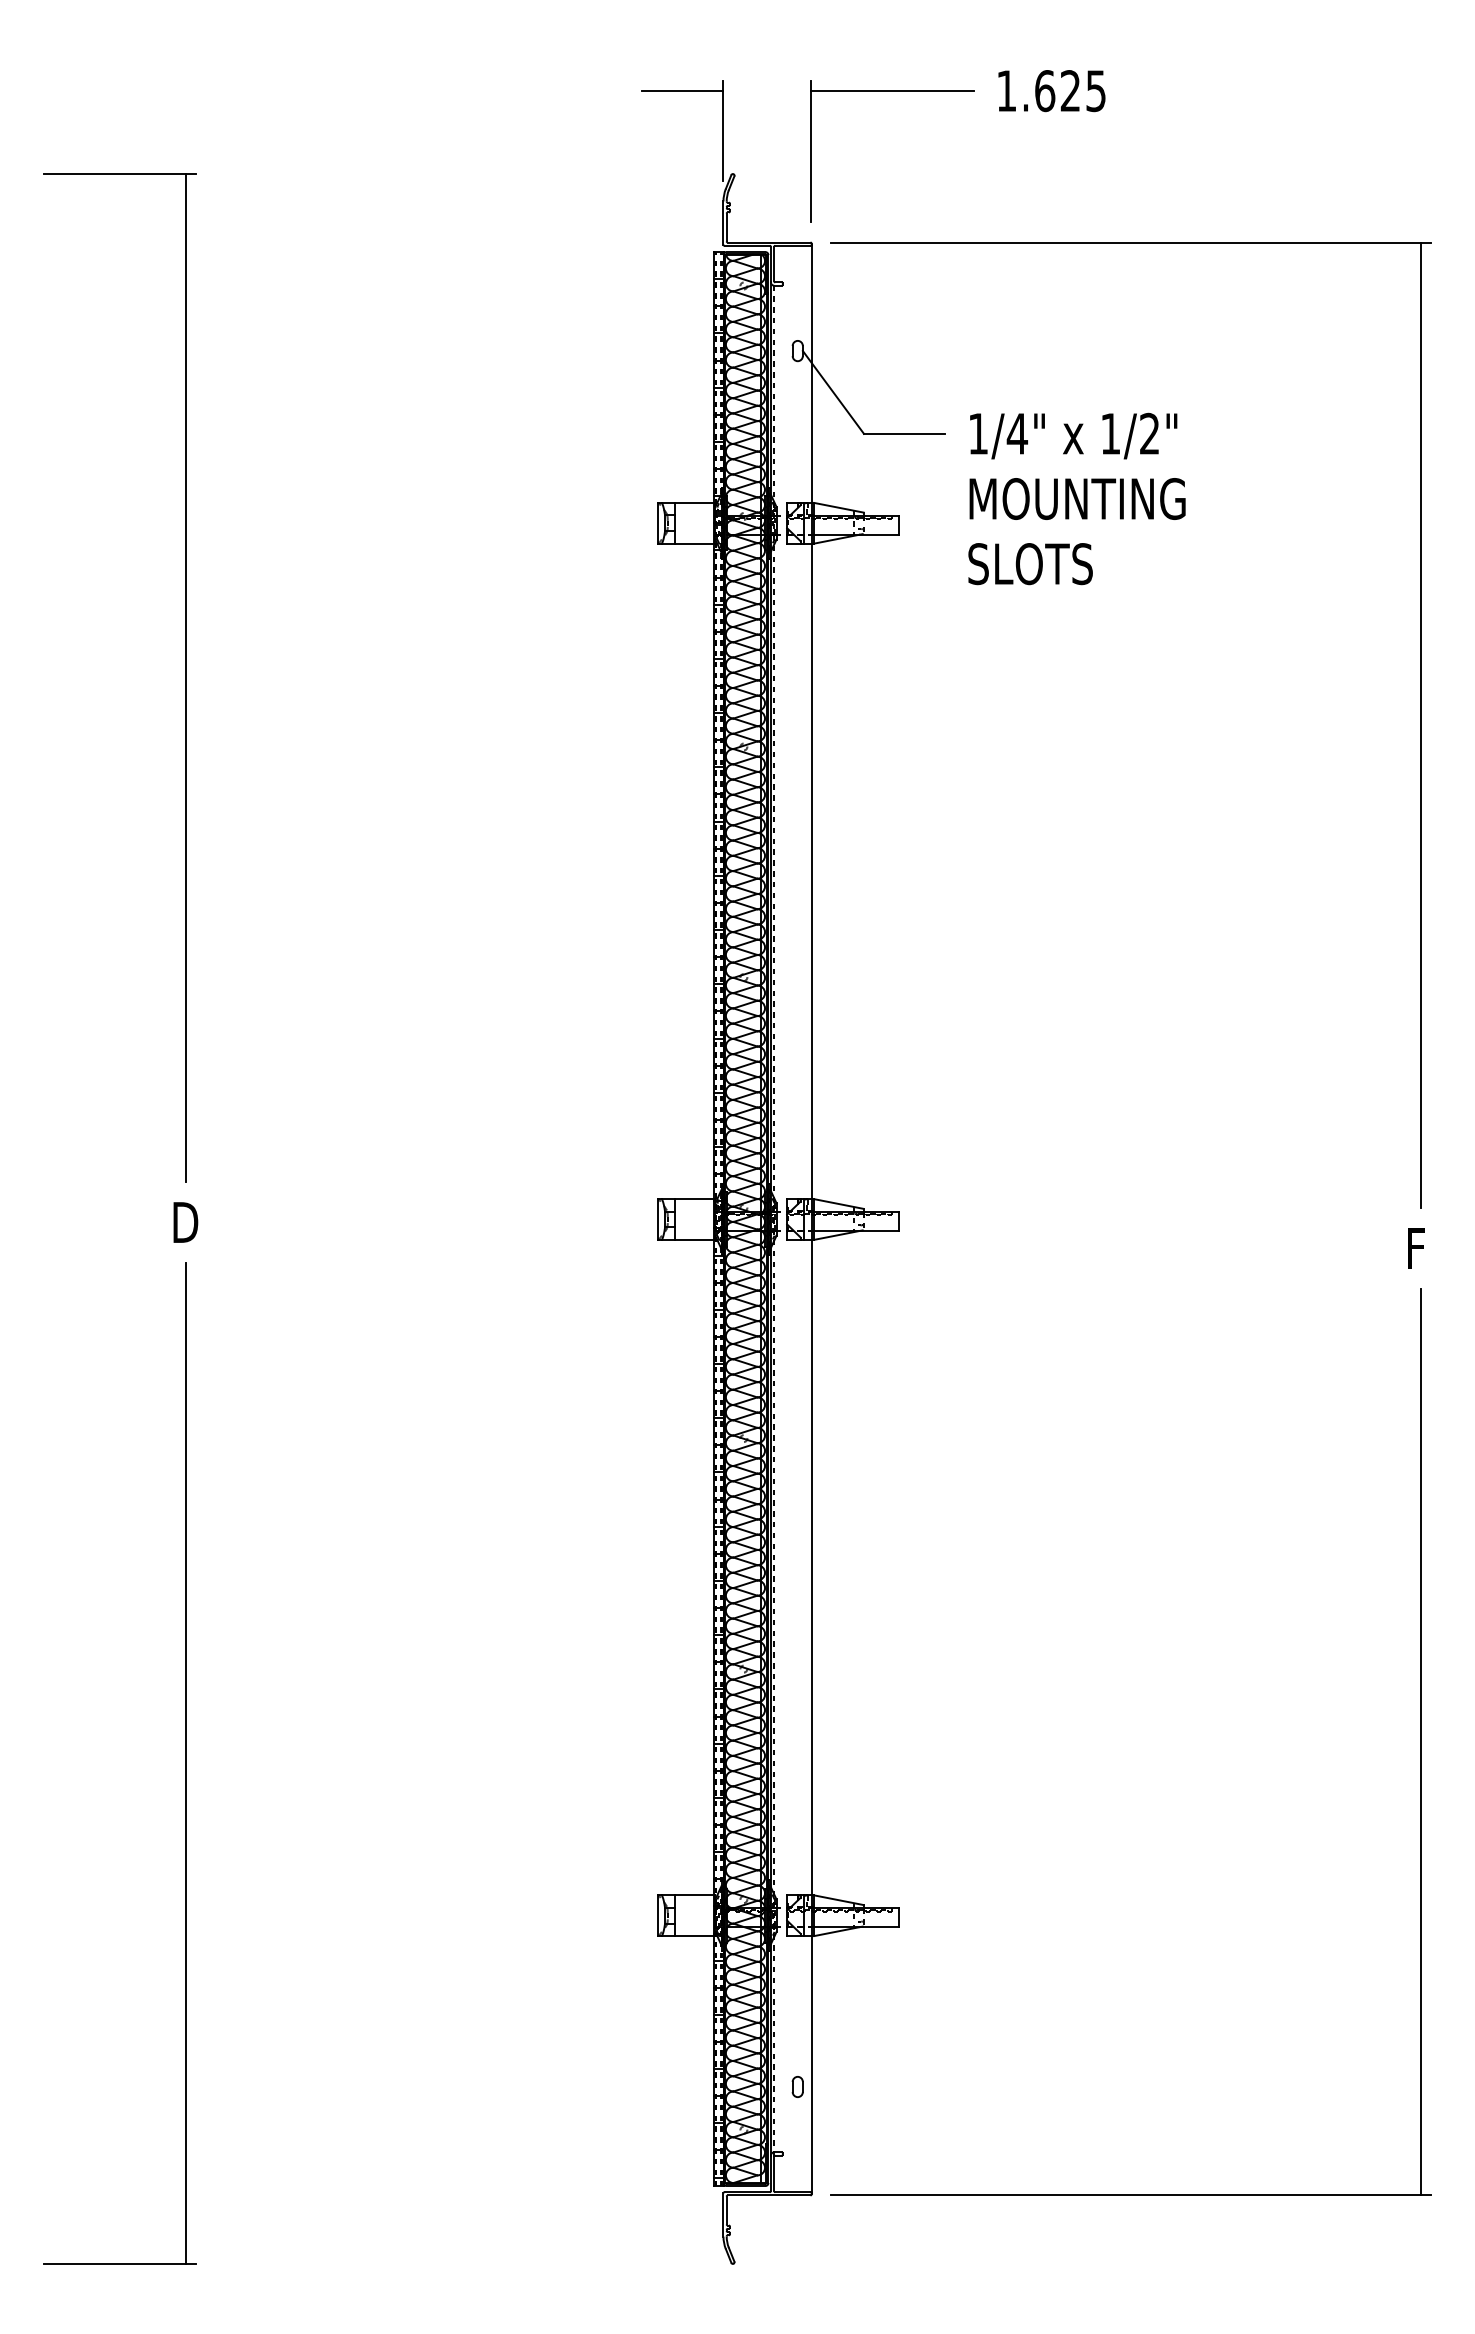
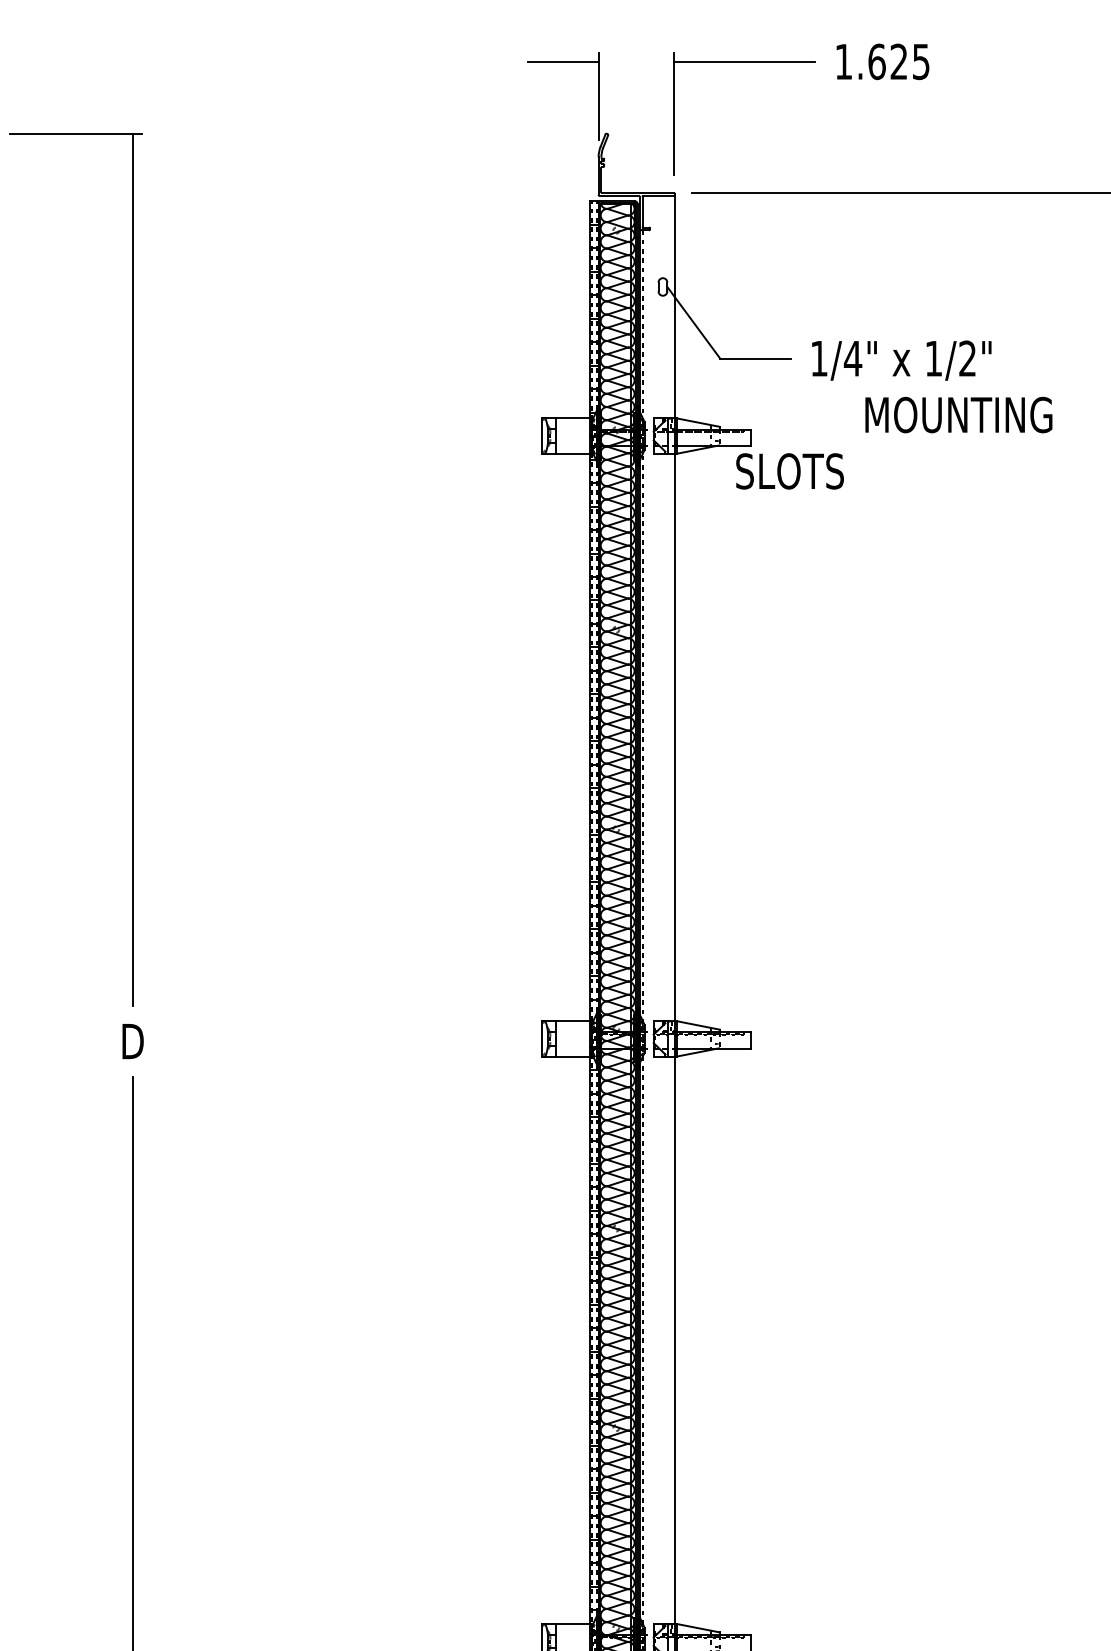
text: (1077, 498) -> (958, 414), moved
text: (1030, 564) -> (789, 471), moved

